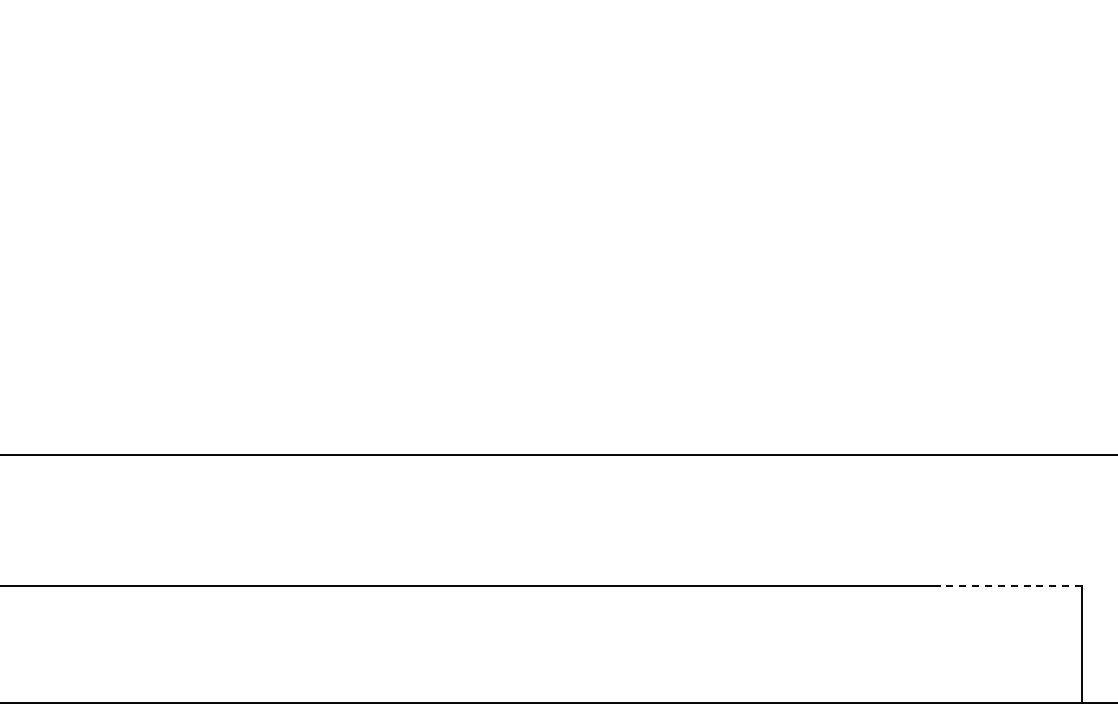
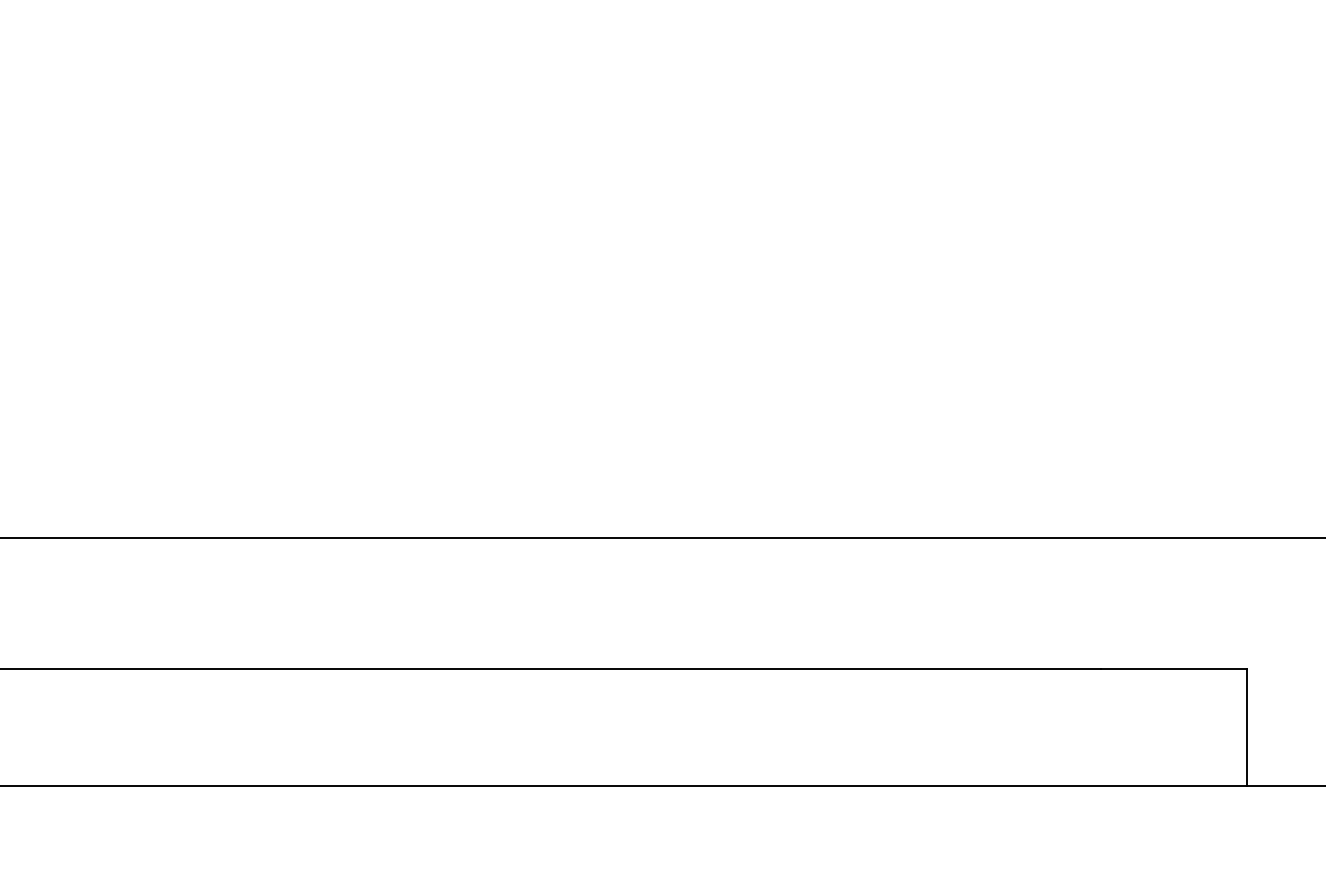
line: (1008, 586) -> (1173, 668), dashed -> solid

